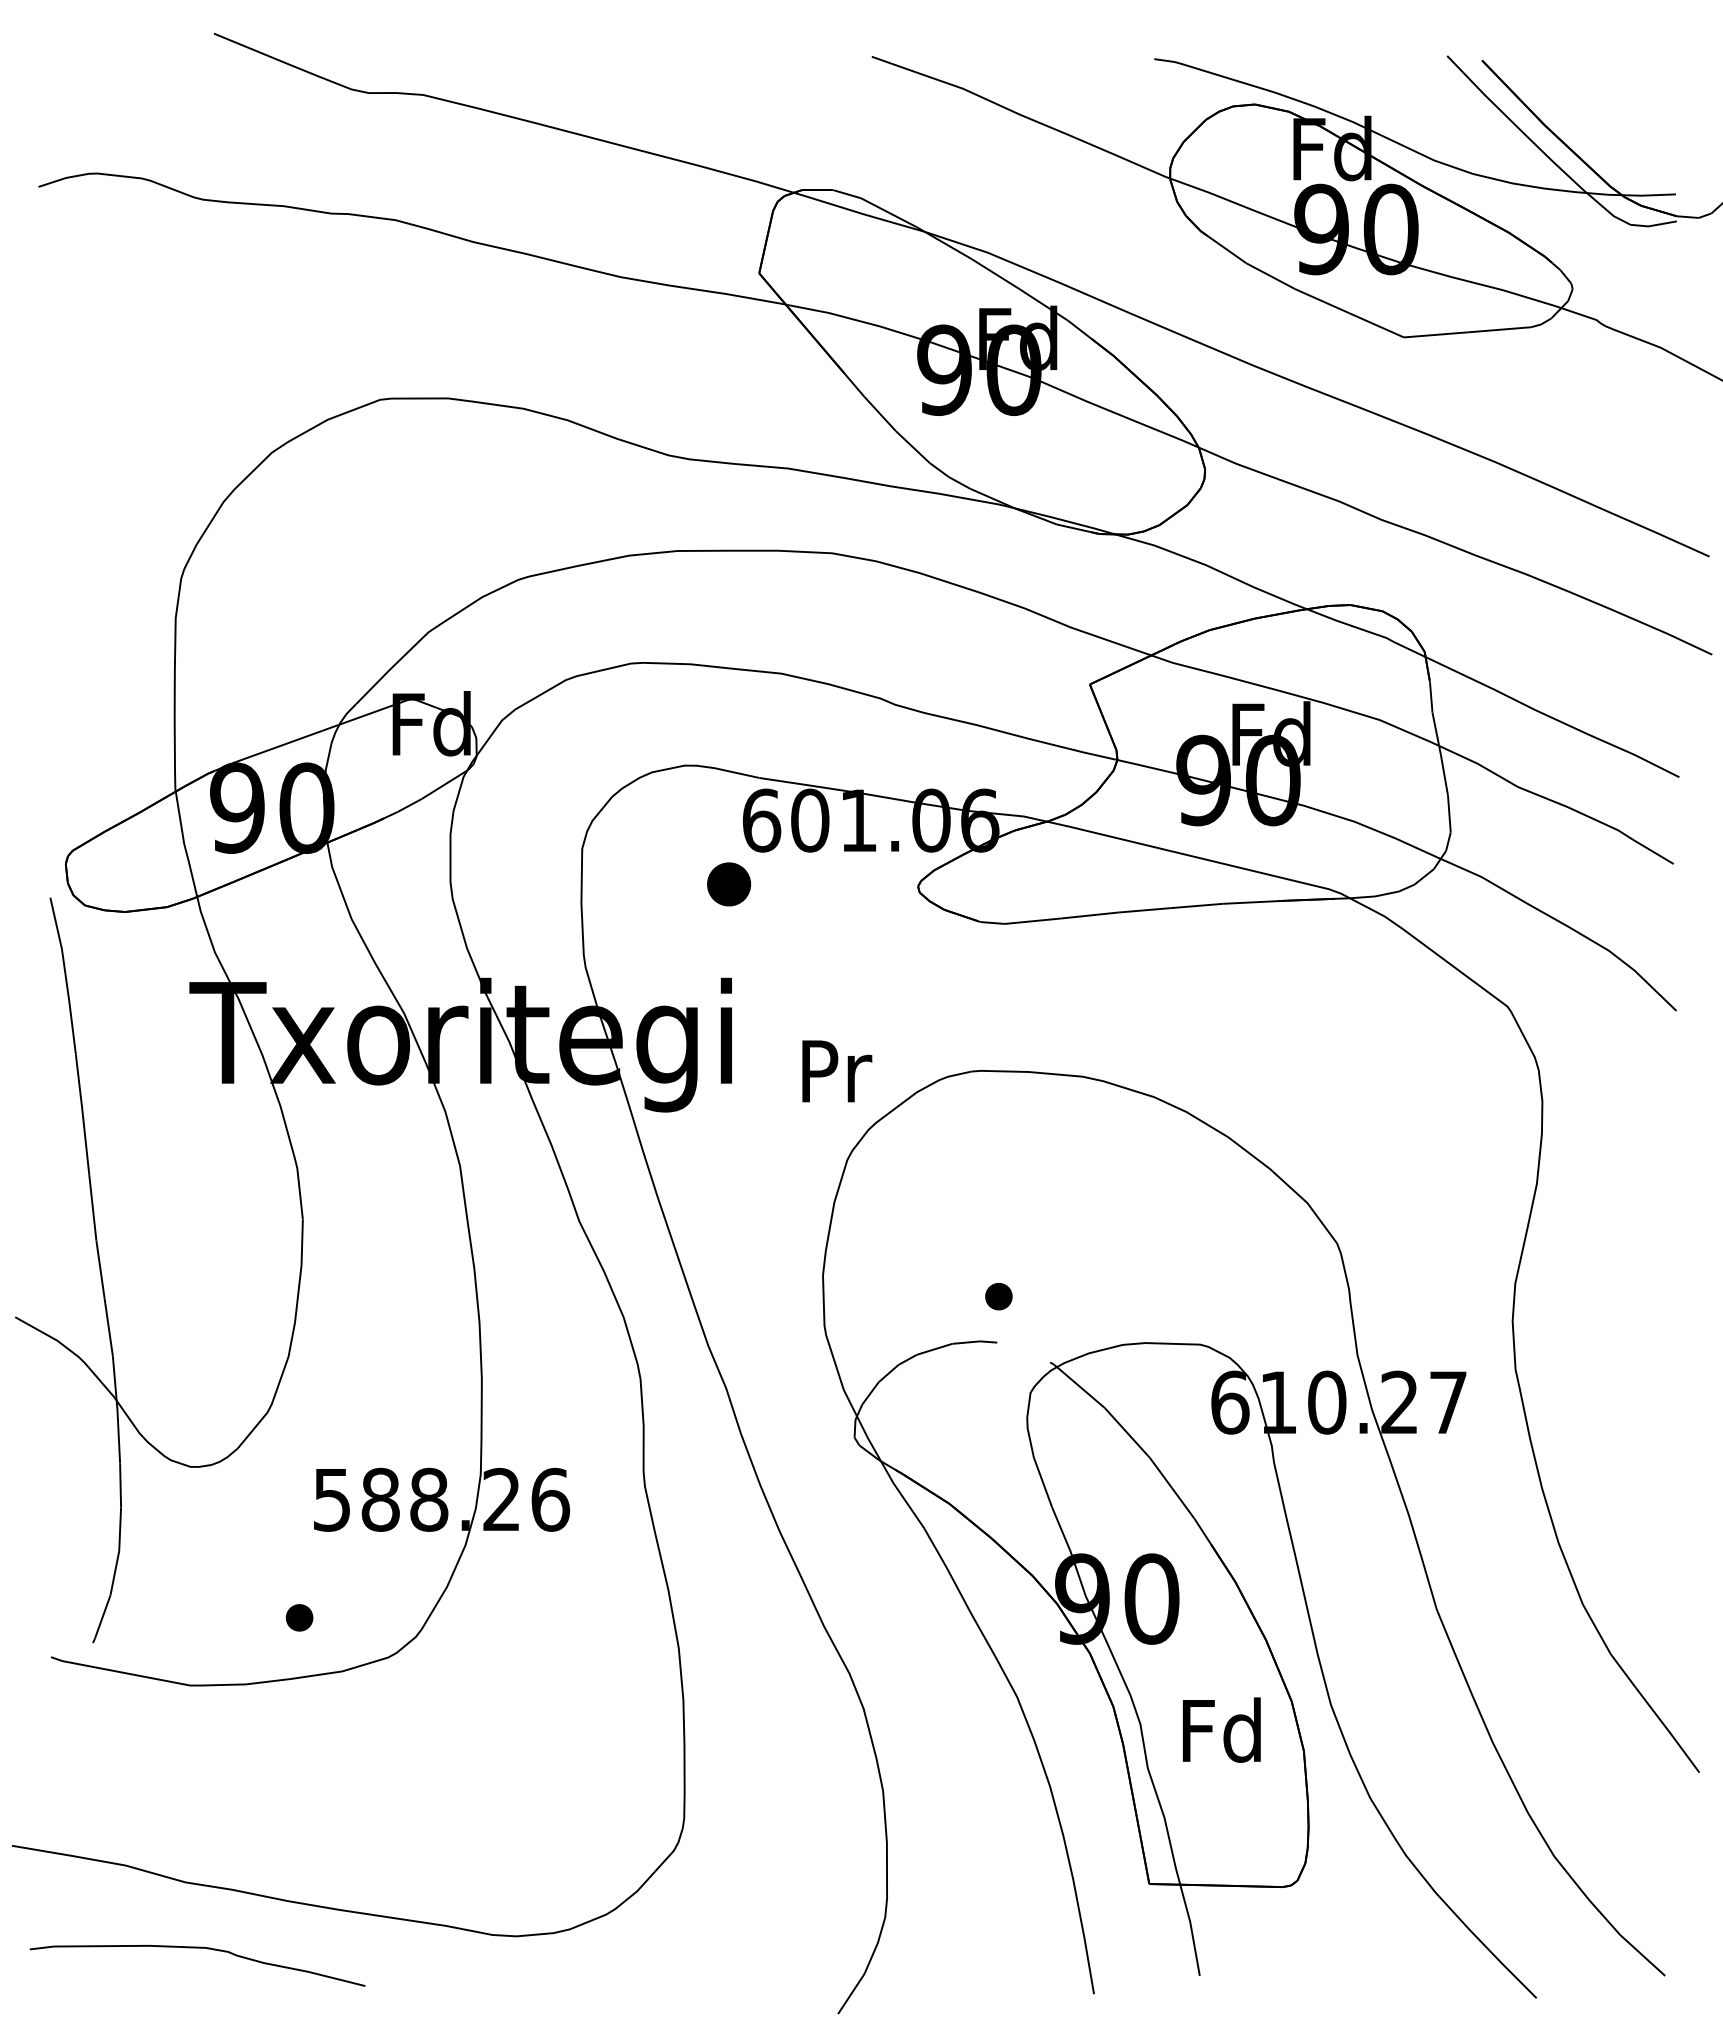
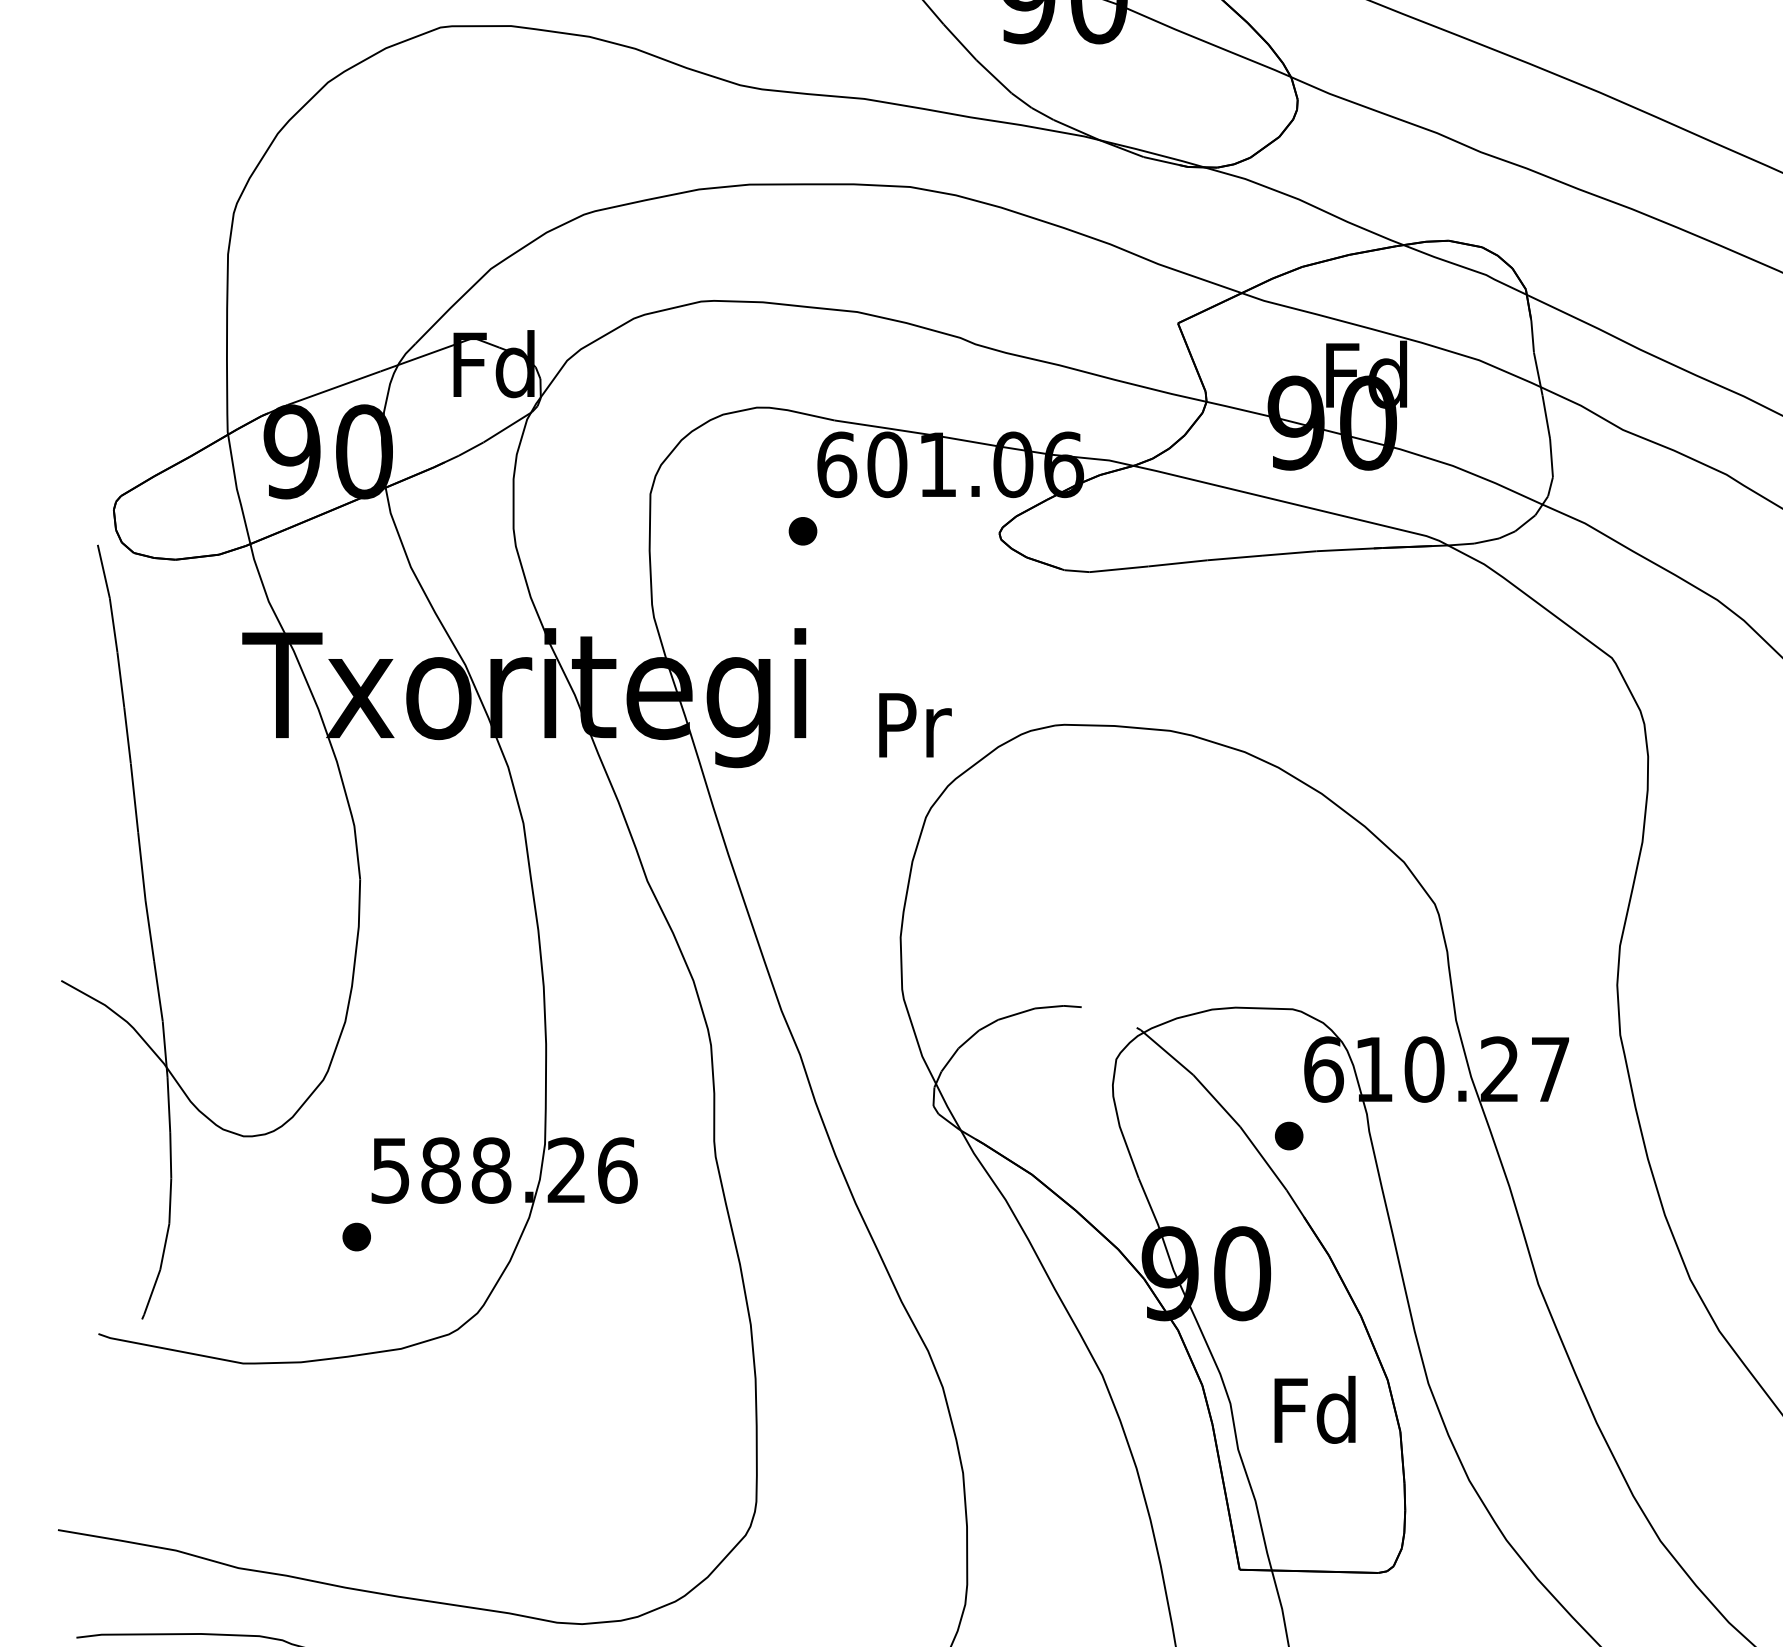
part: (728, 884) -> (802, 531), size x0.62
part: (998, 1296) -> (1288, 1135), moved
part: (299, 1617) -> (356, 1236), moved

